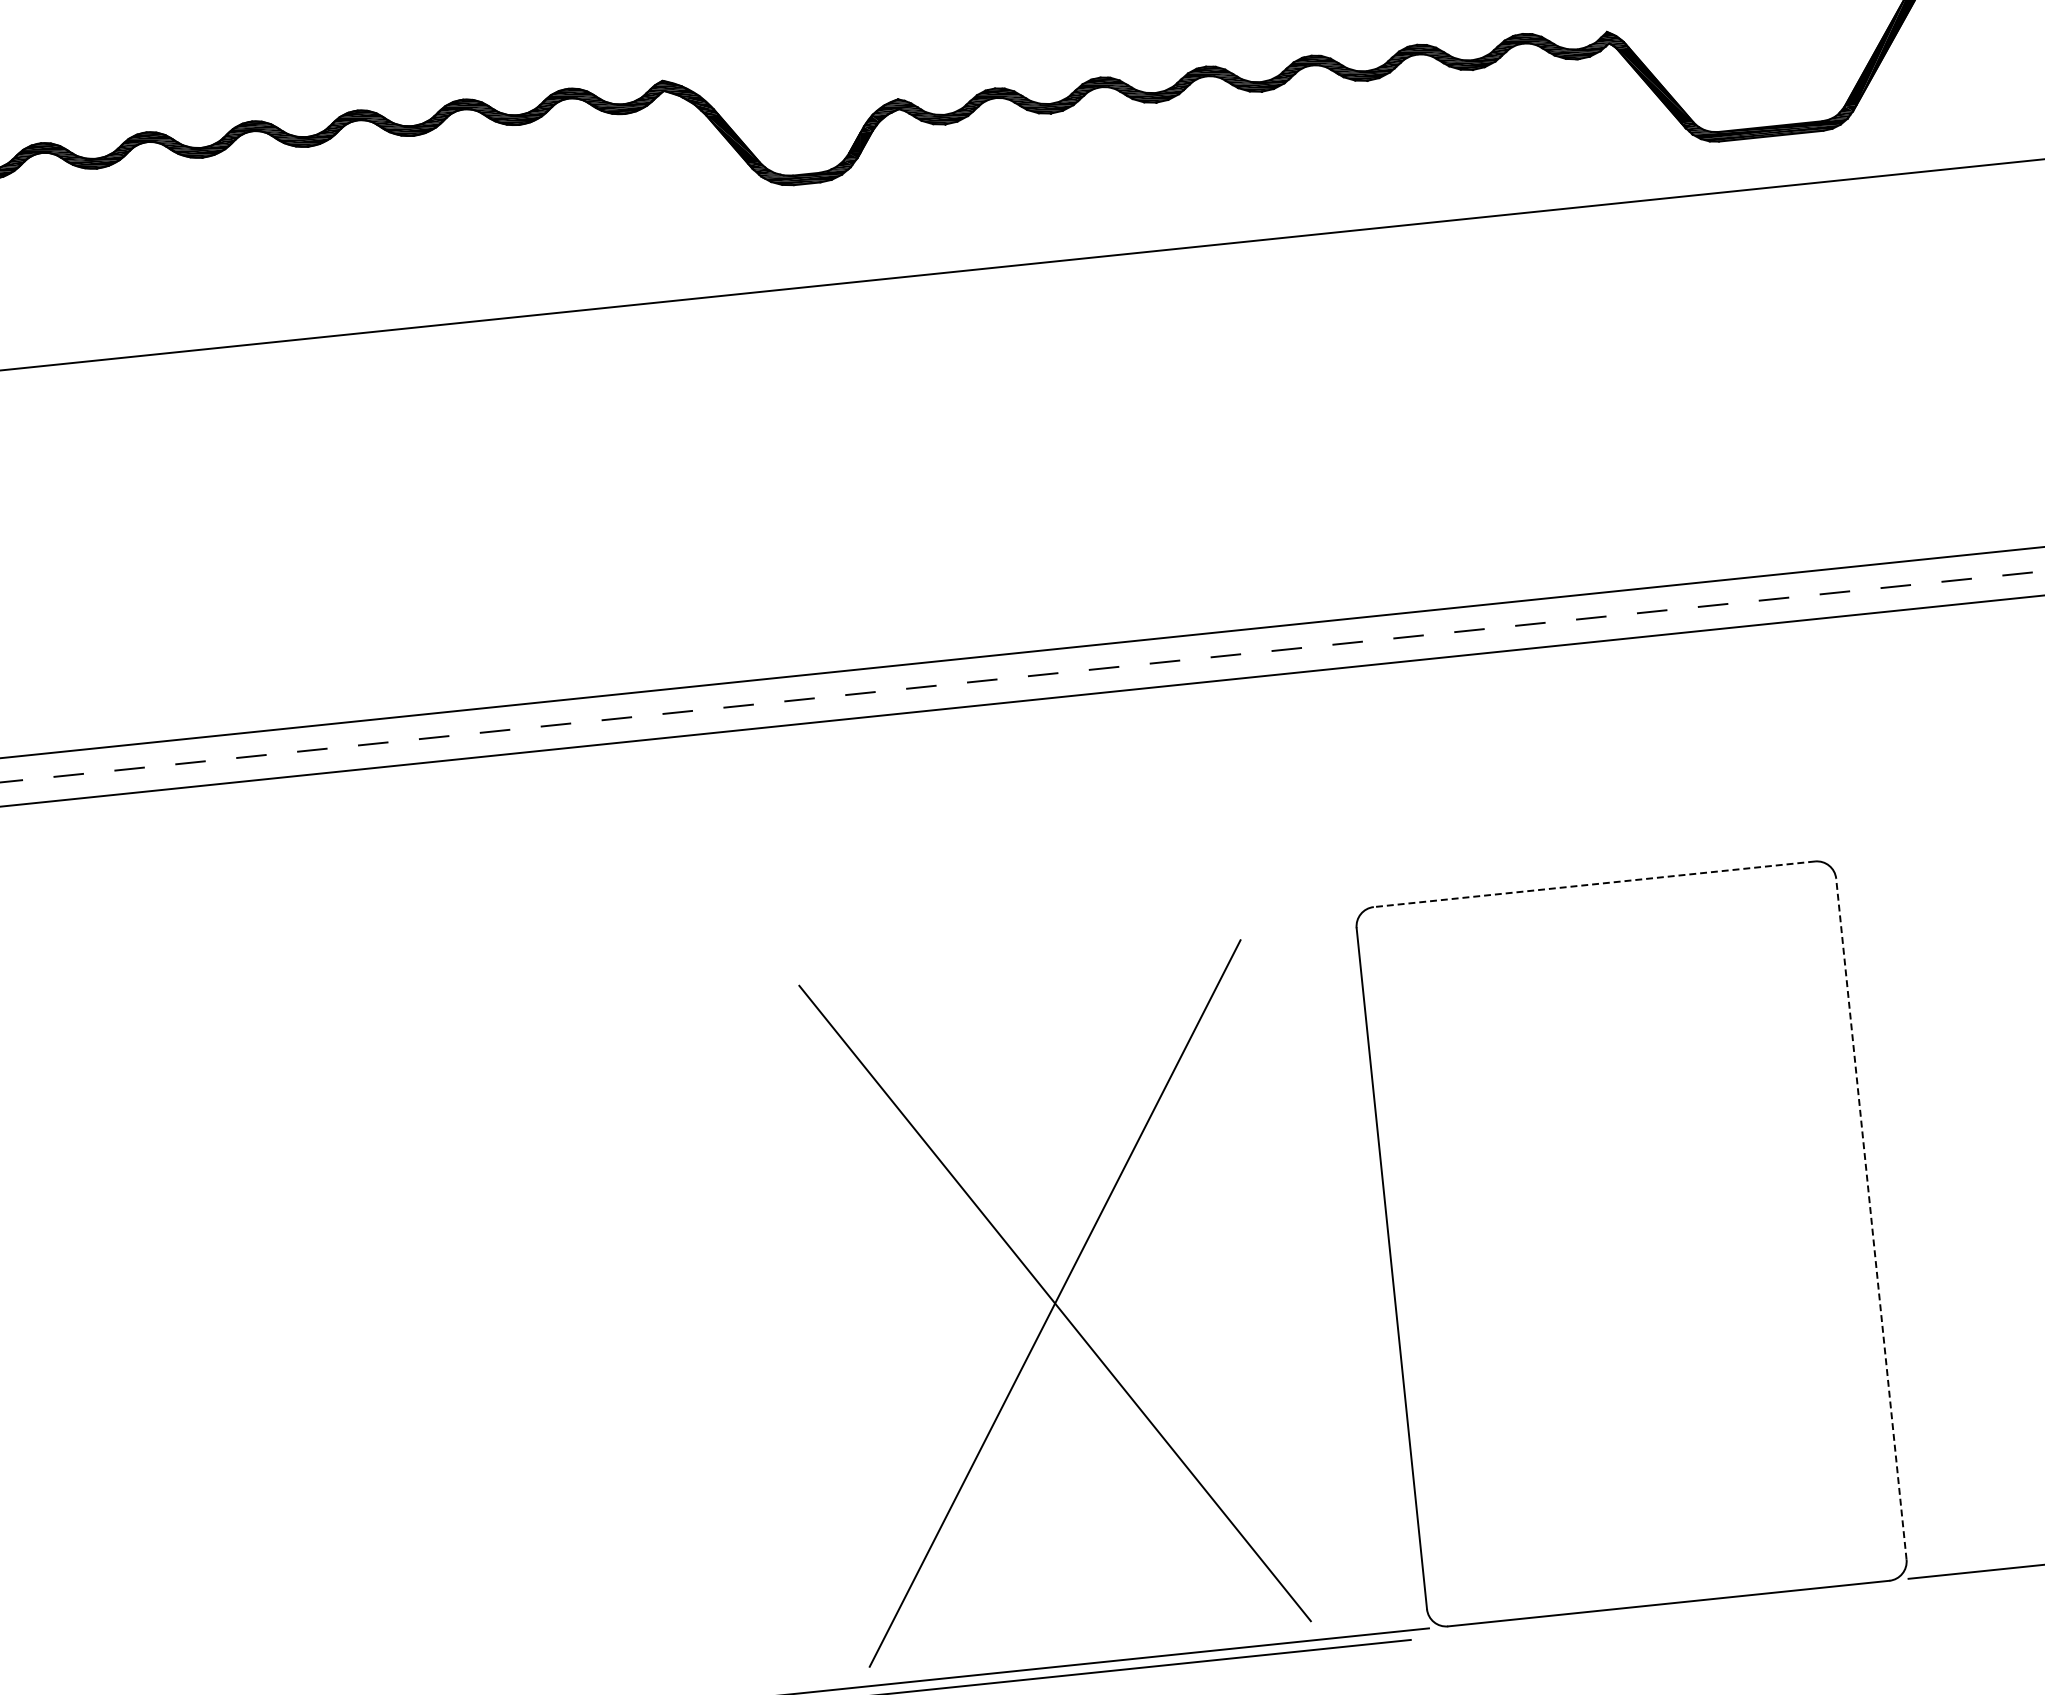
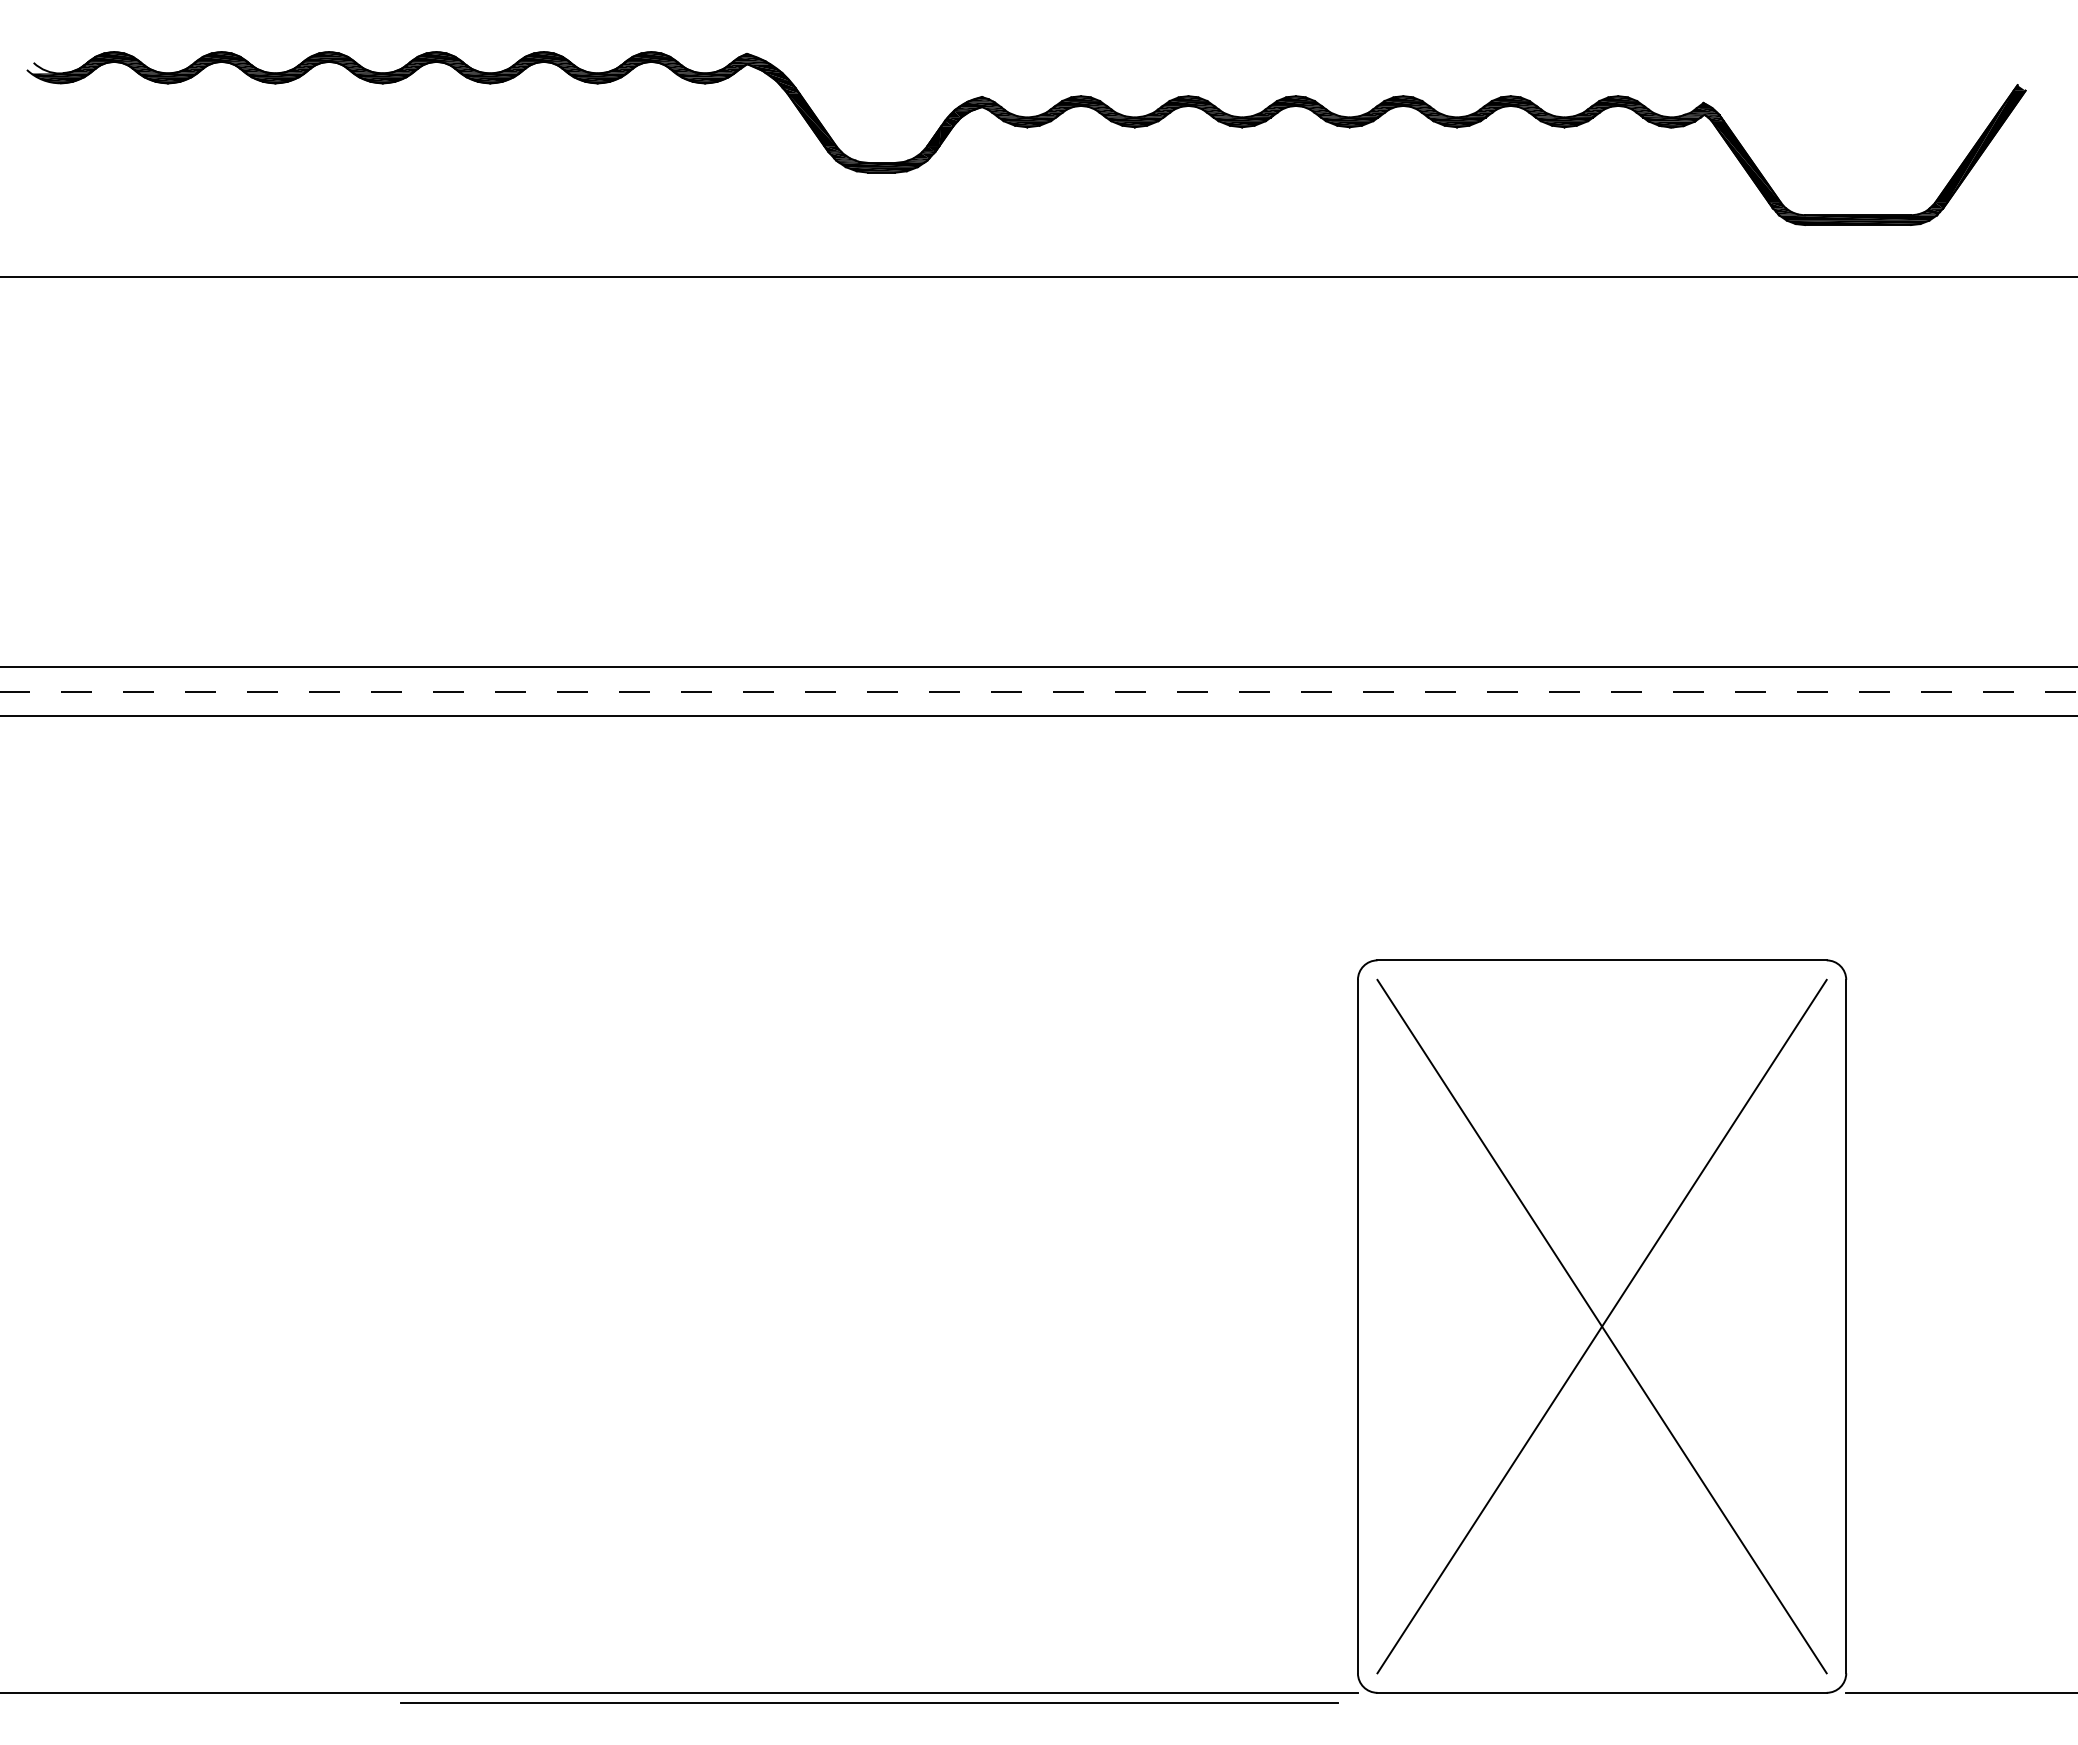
line: (1594, 884) -> (1602, 960), dashed -> solid
line: (1871, 1219) -> (1846, 1326), dashed -> solid
part: (1054, 1303) -> (1601, 1326), moved

